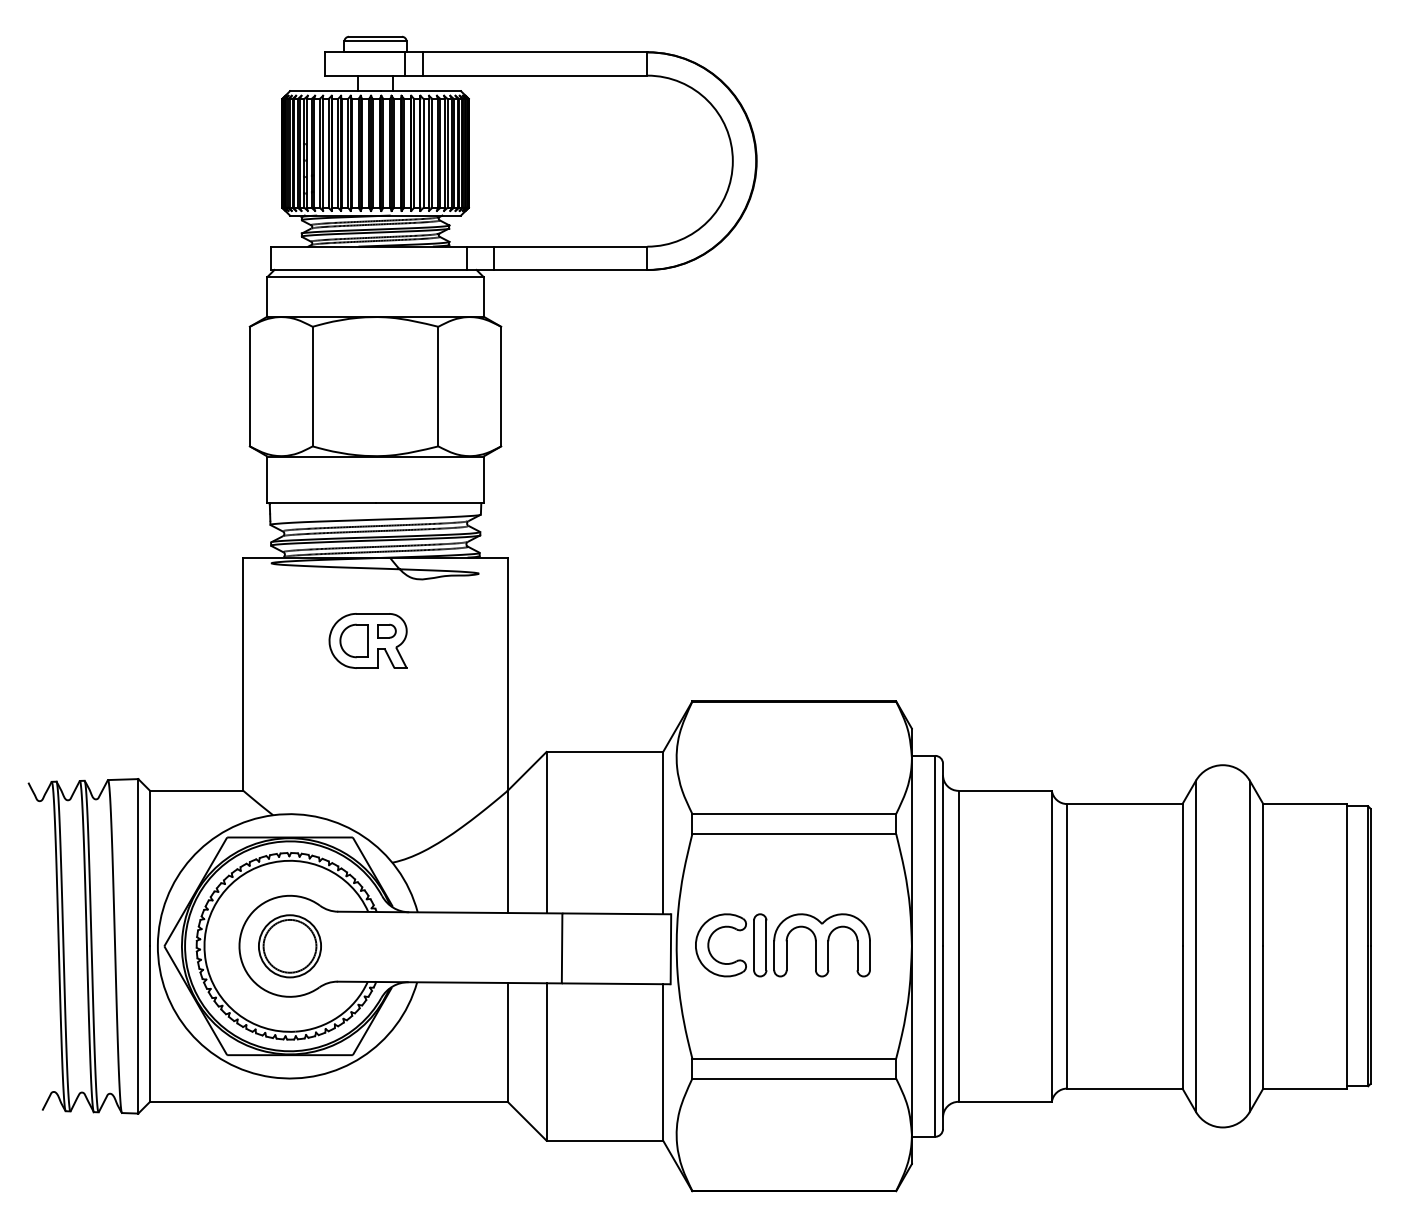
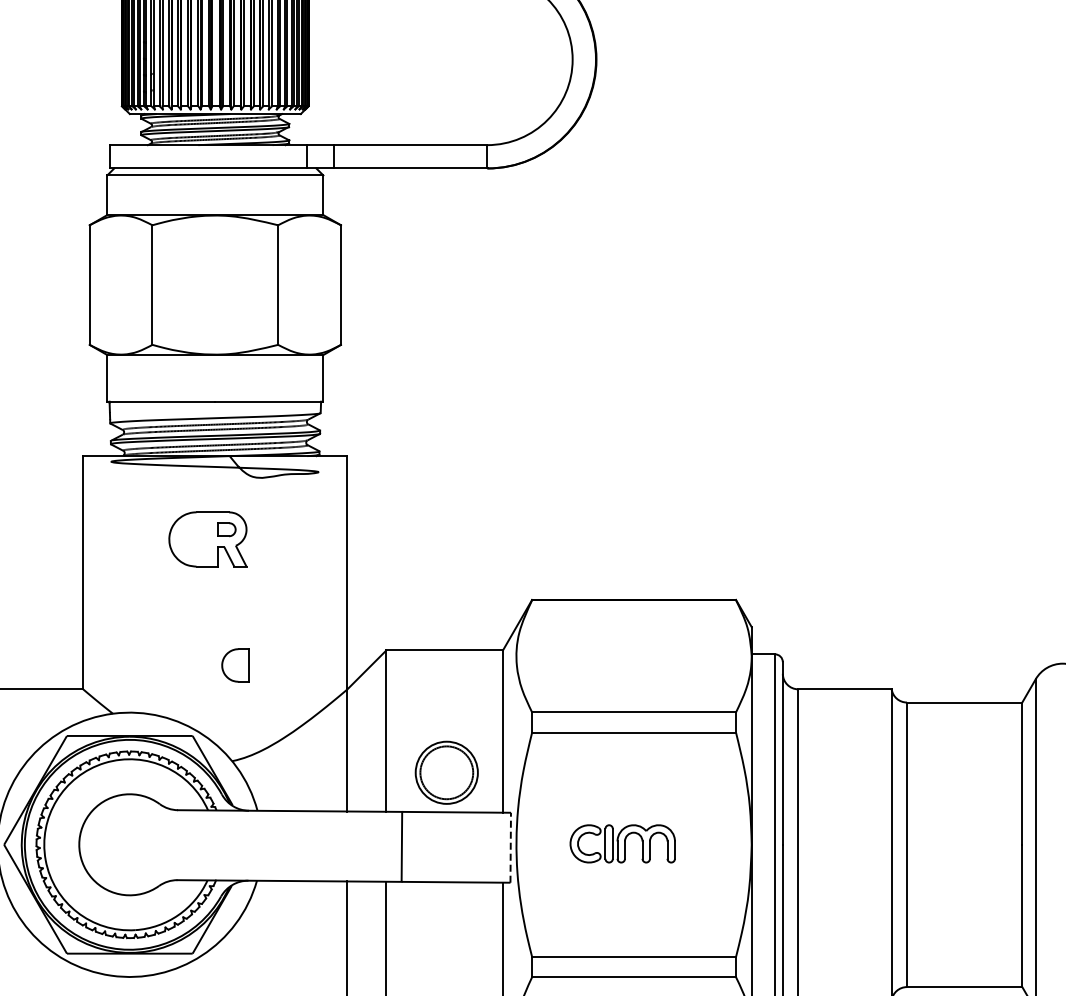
part: (353, 640) -> (235, 664), moved
part: (782, 945) -> (622, 843), size x0.6
part: (289, 946) -> (446, 772), moved
line: (670, 949) -> (510, 847), solid -> dashed

